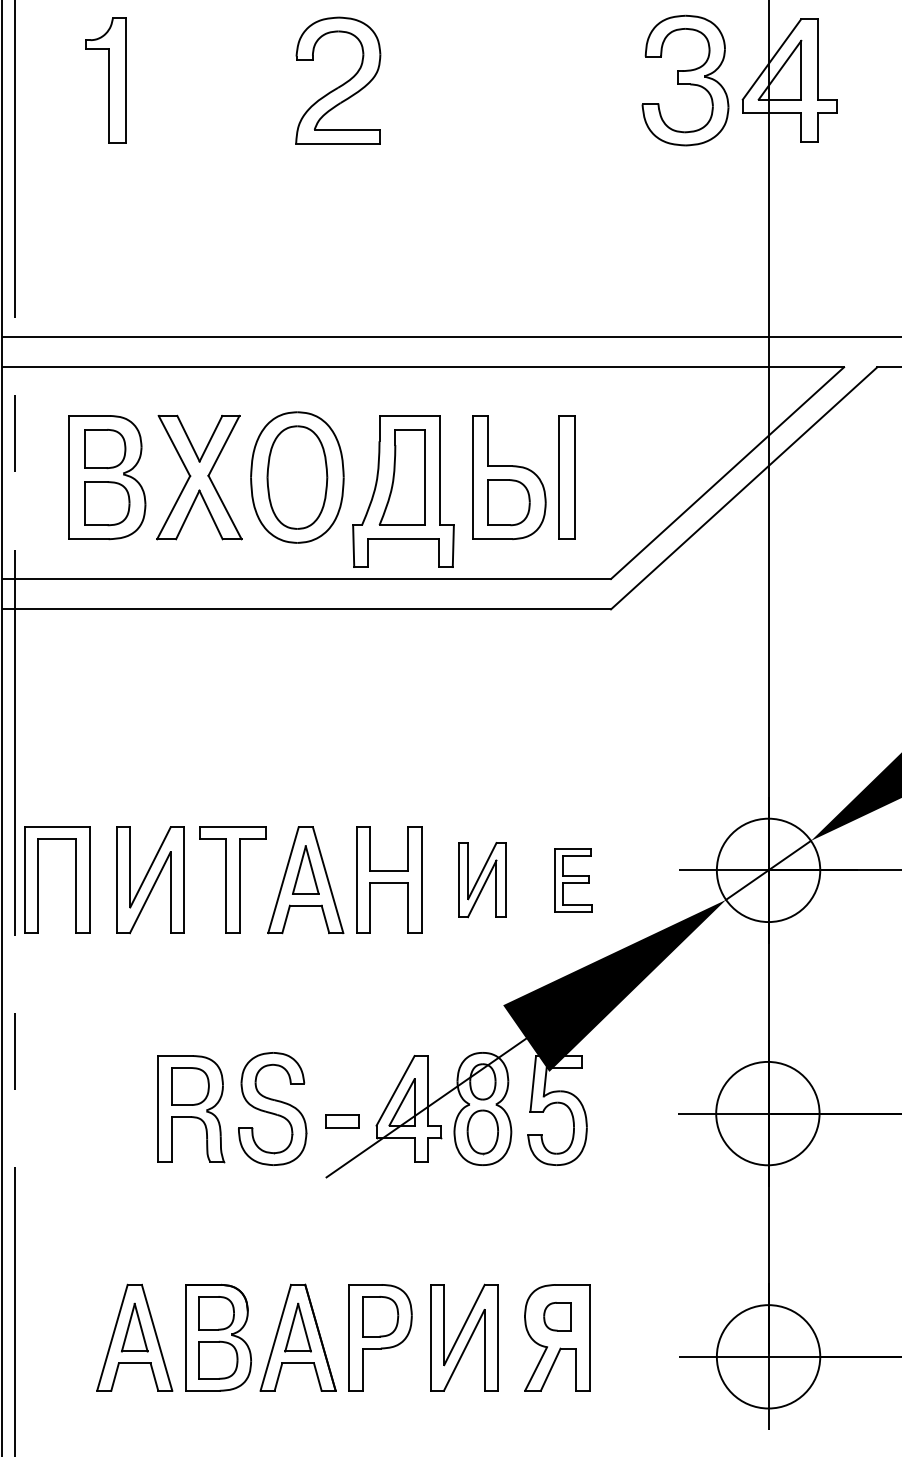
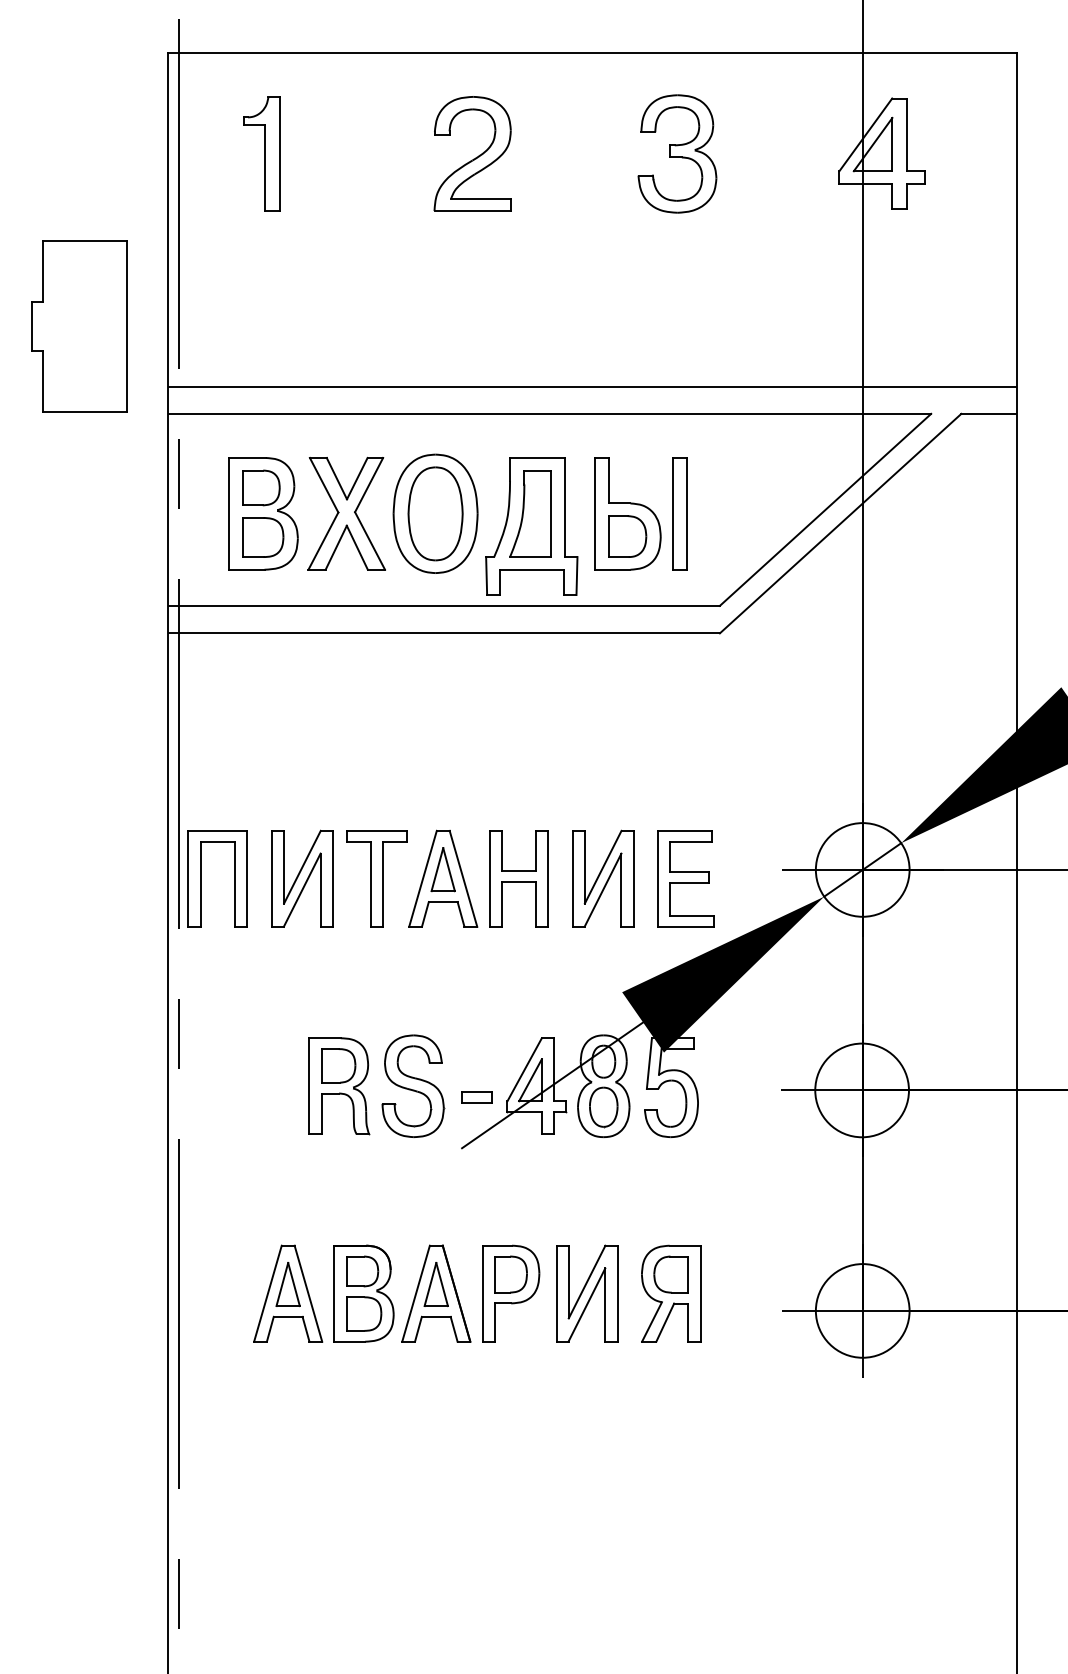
part: (685, 80) -> (677, 153), moved
part: (482, 879) -> (603, 878), size x1.43
part: (573, 879) -> (685, 878), size x1.67
part: (556, 1316) -> (670, 1274), size x1.43

